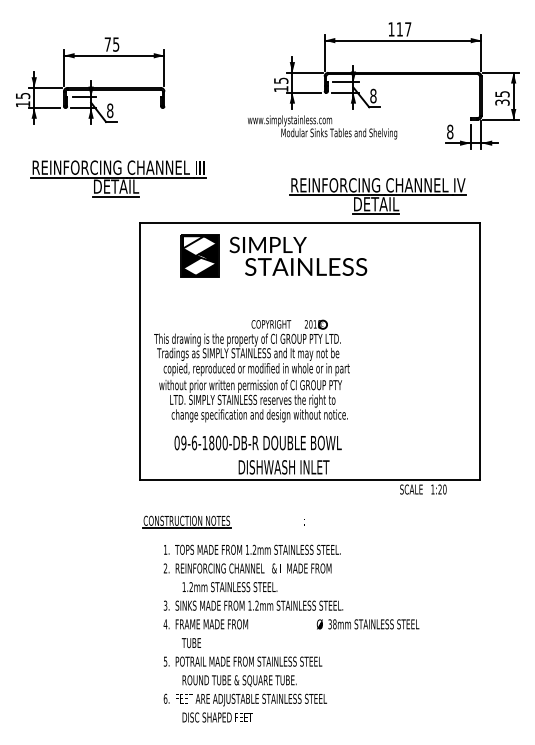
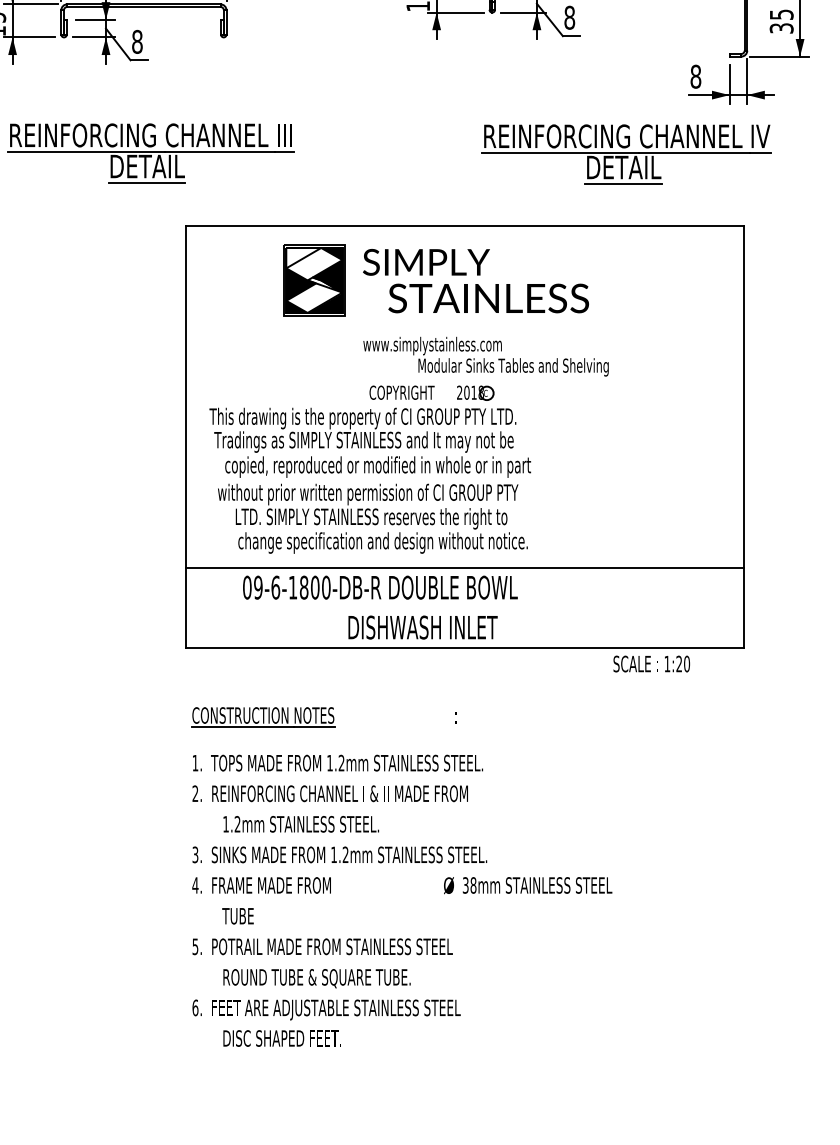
text: (322, 127) -> (486, 356), moved
part: (377, 196) -> (625, 154), moved
part: (273, 255) -> (435, 279), moved
line: (309, 430) -> (464, 567), added
text: (291, 633) -> (402, 900), moved

